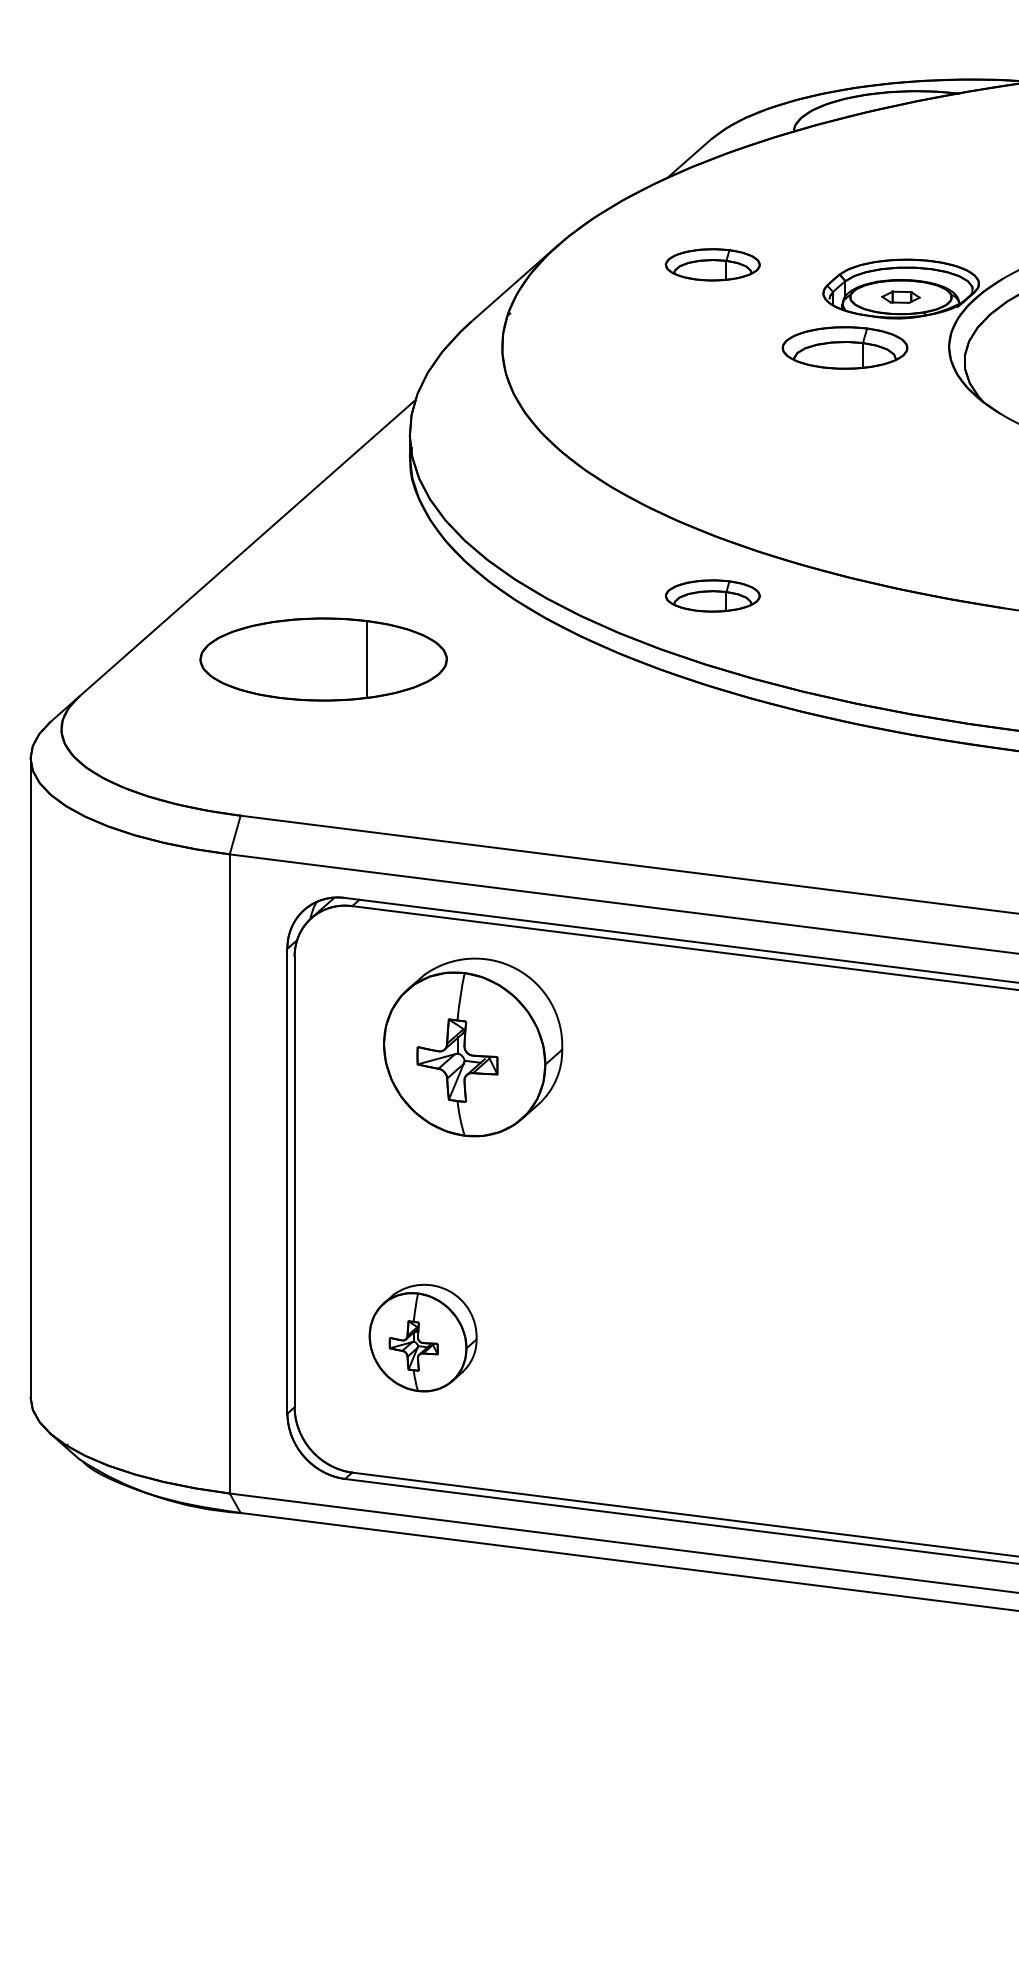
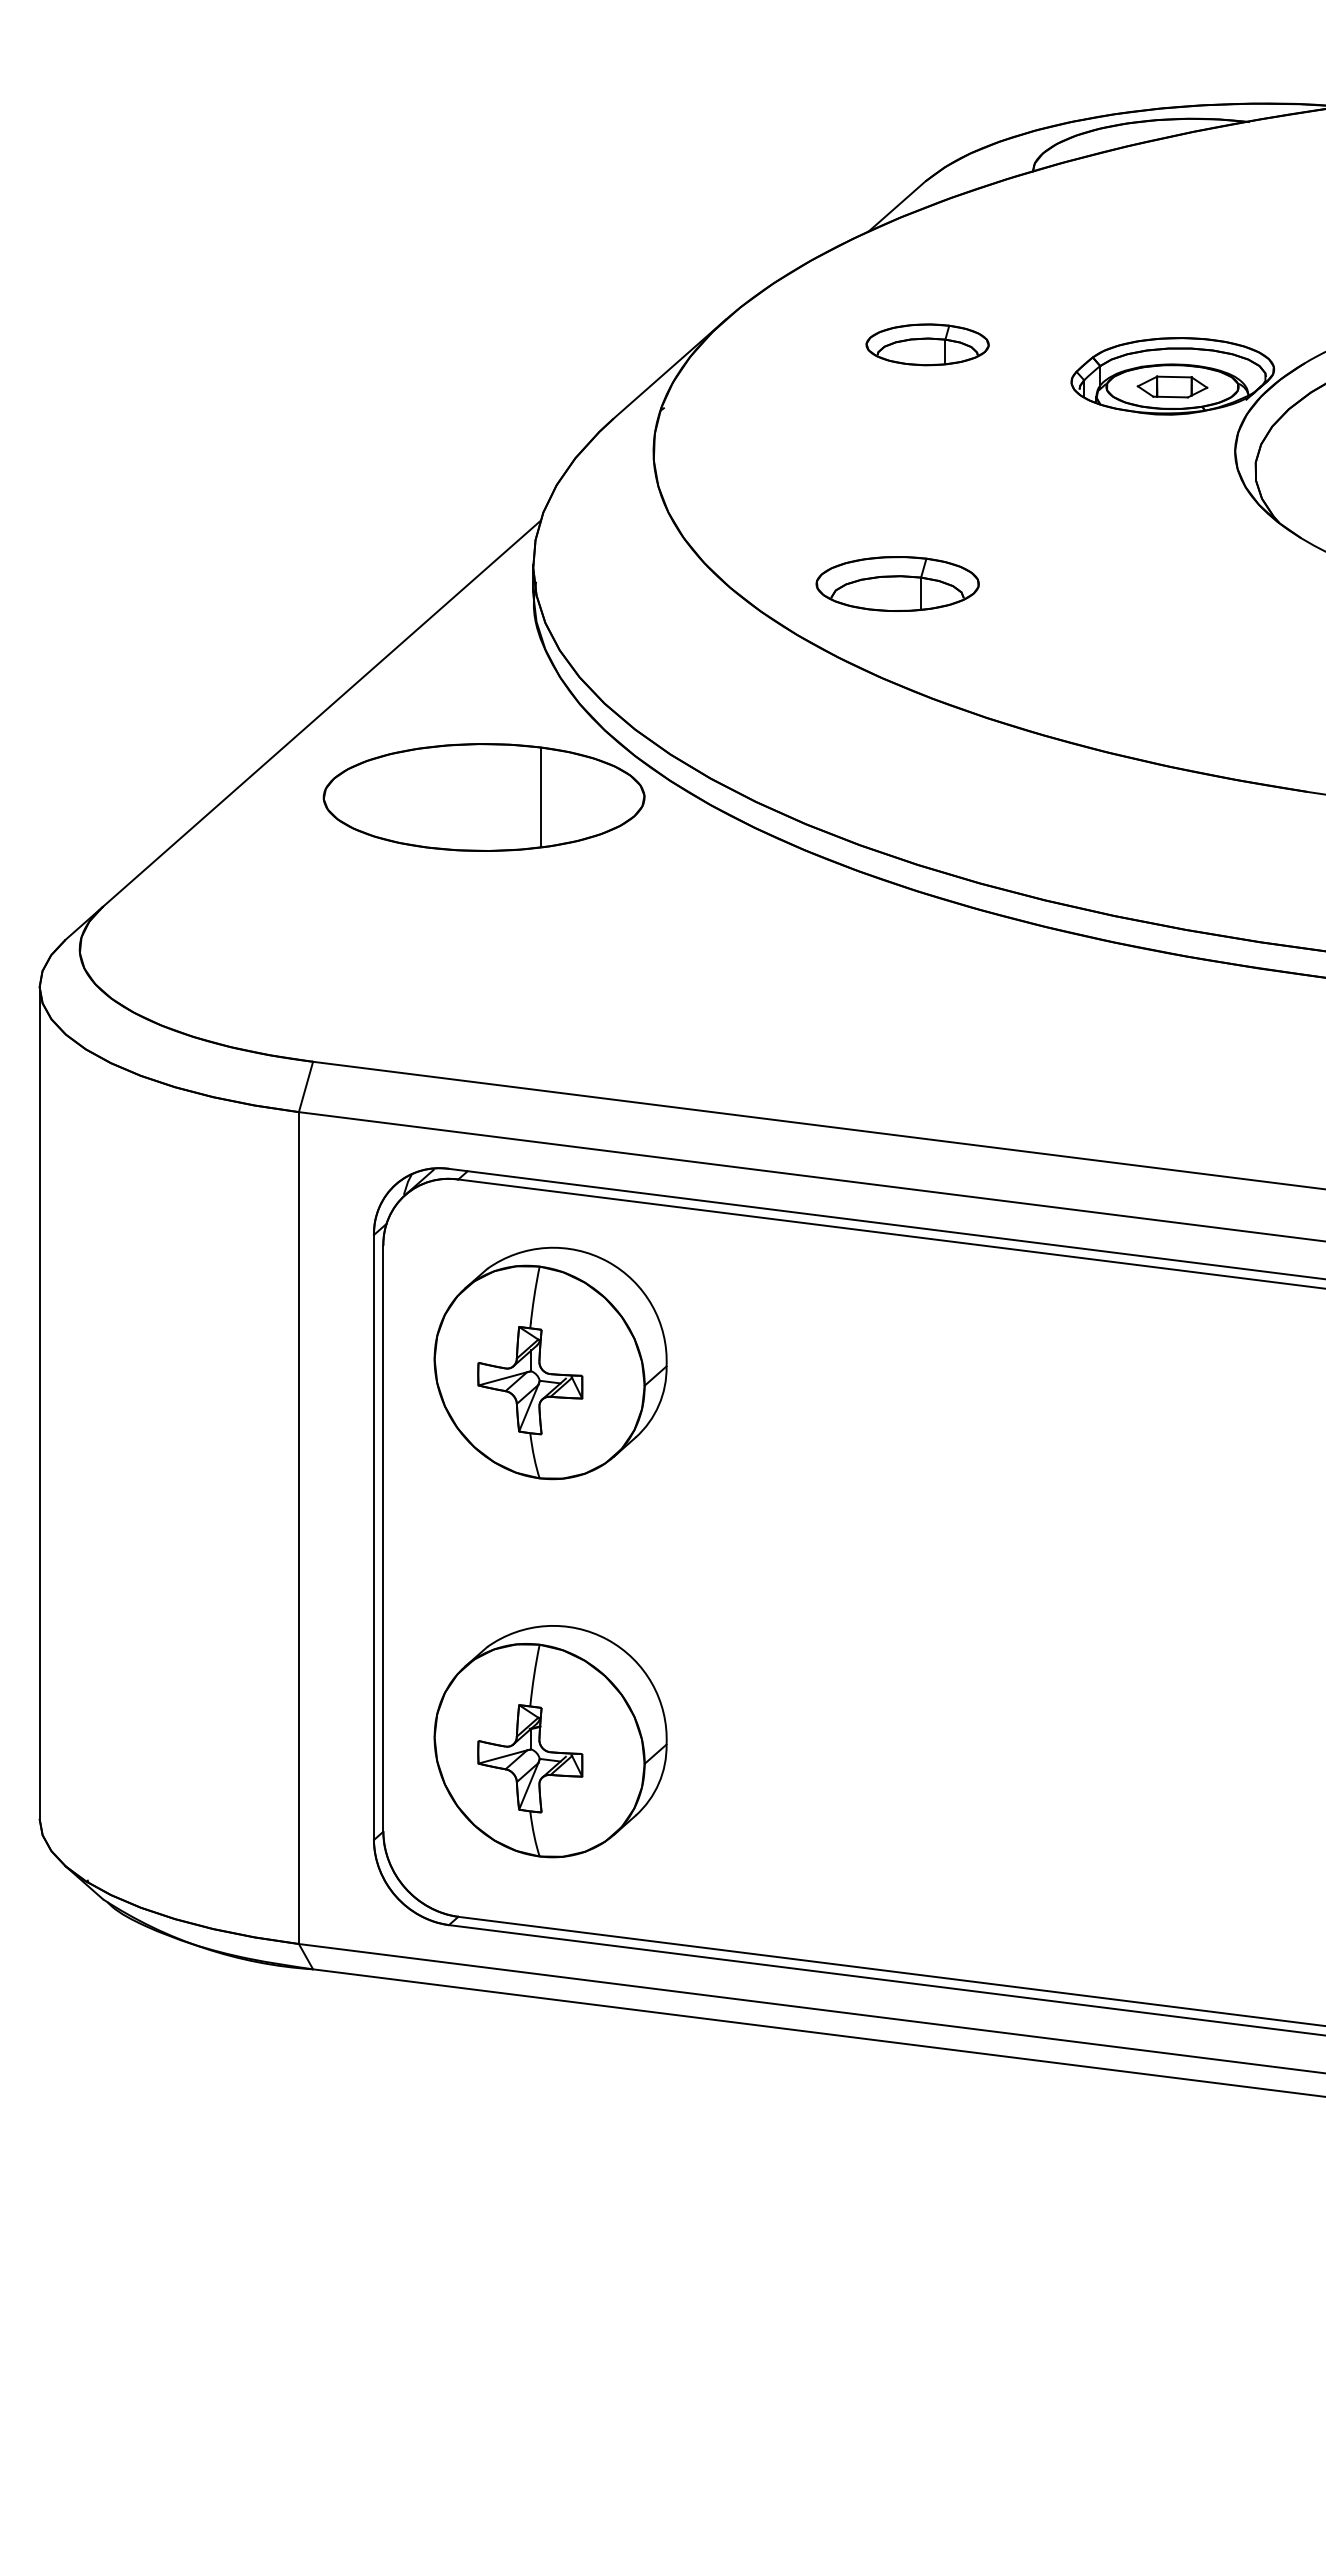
part: (900, 296) -> (1172, 386), size x1.43
part: (844, 347) -> (897, 583), moved
part: (712, 595) -> (927, 775), removed
part: (323, 659) -> (483, 797), moved
part: (473, 1047) -> (550, 1363), moved
part: (423, 1337) -> (550, 1741), size x1.67

